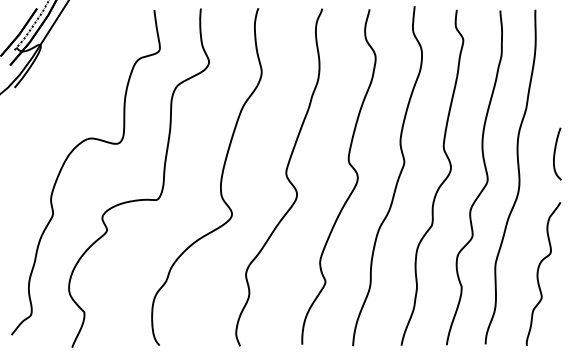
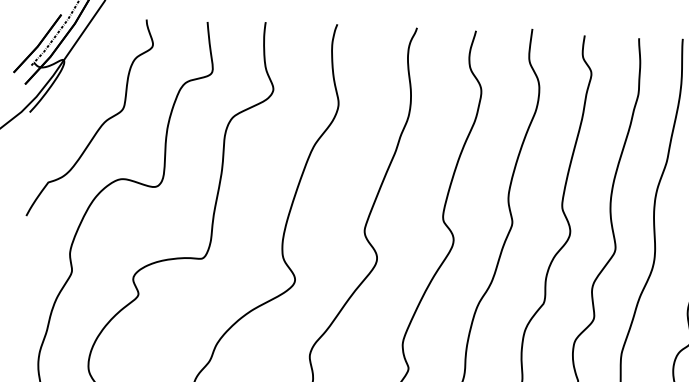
curve: (72, 94) -> (101, 123), added

